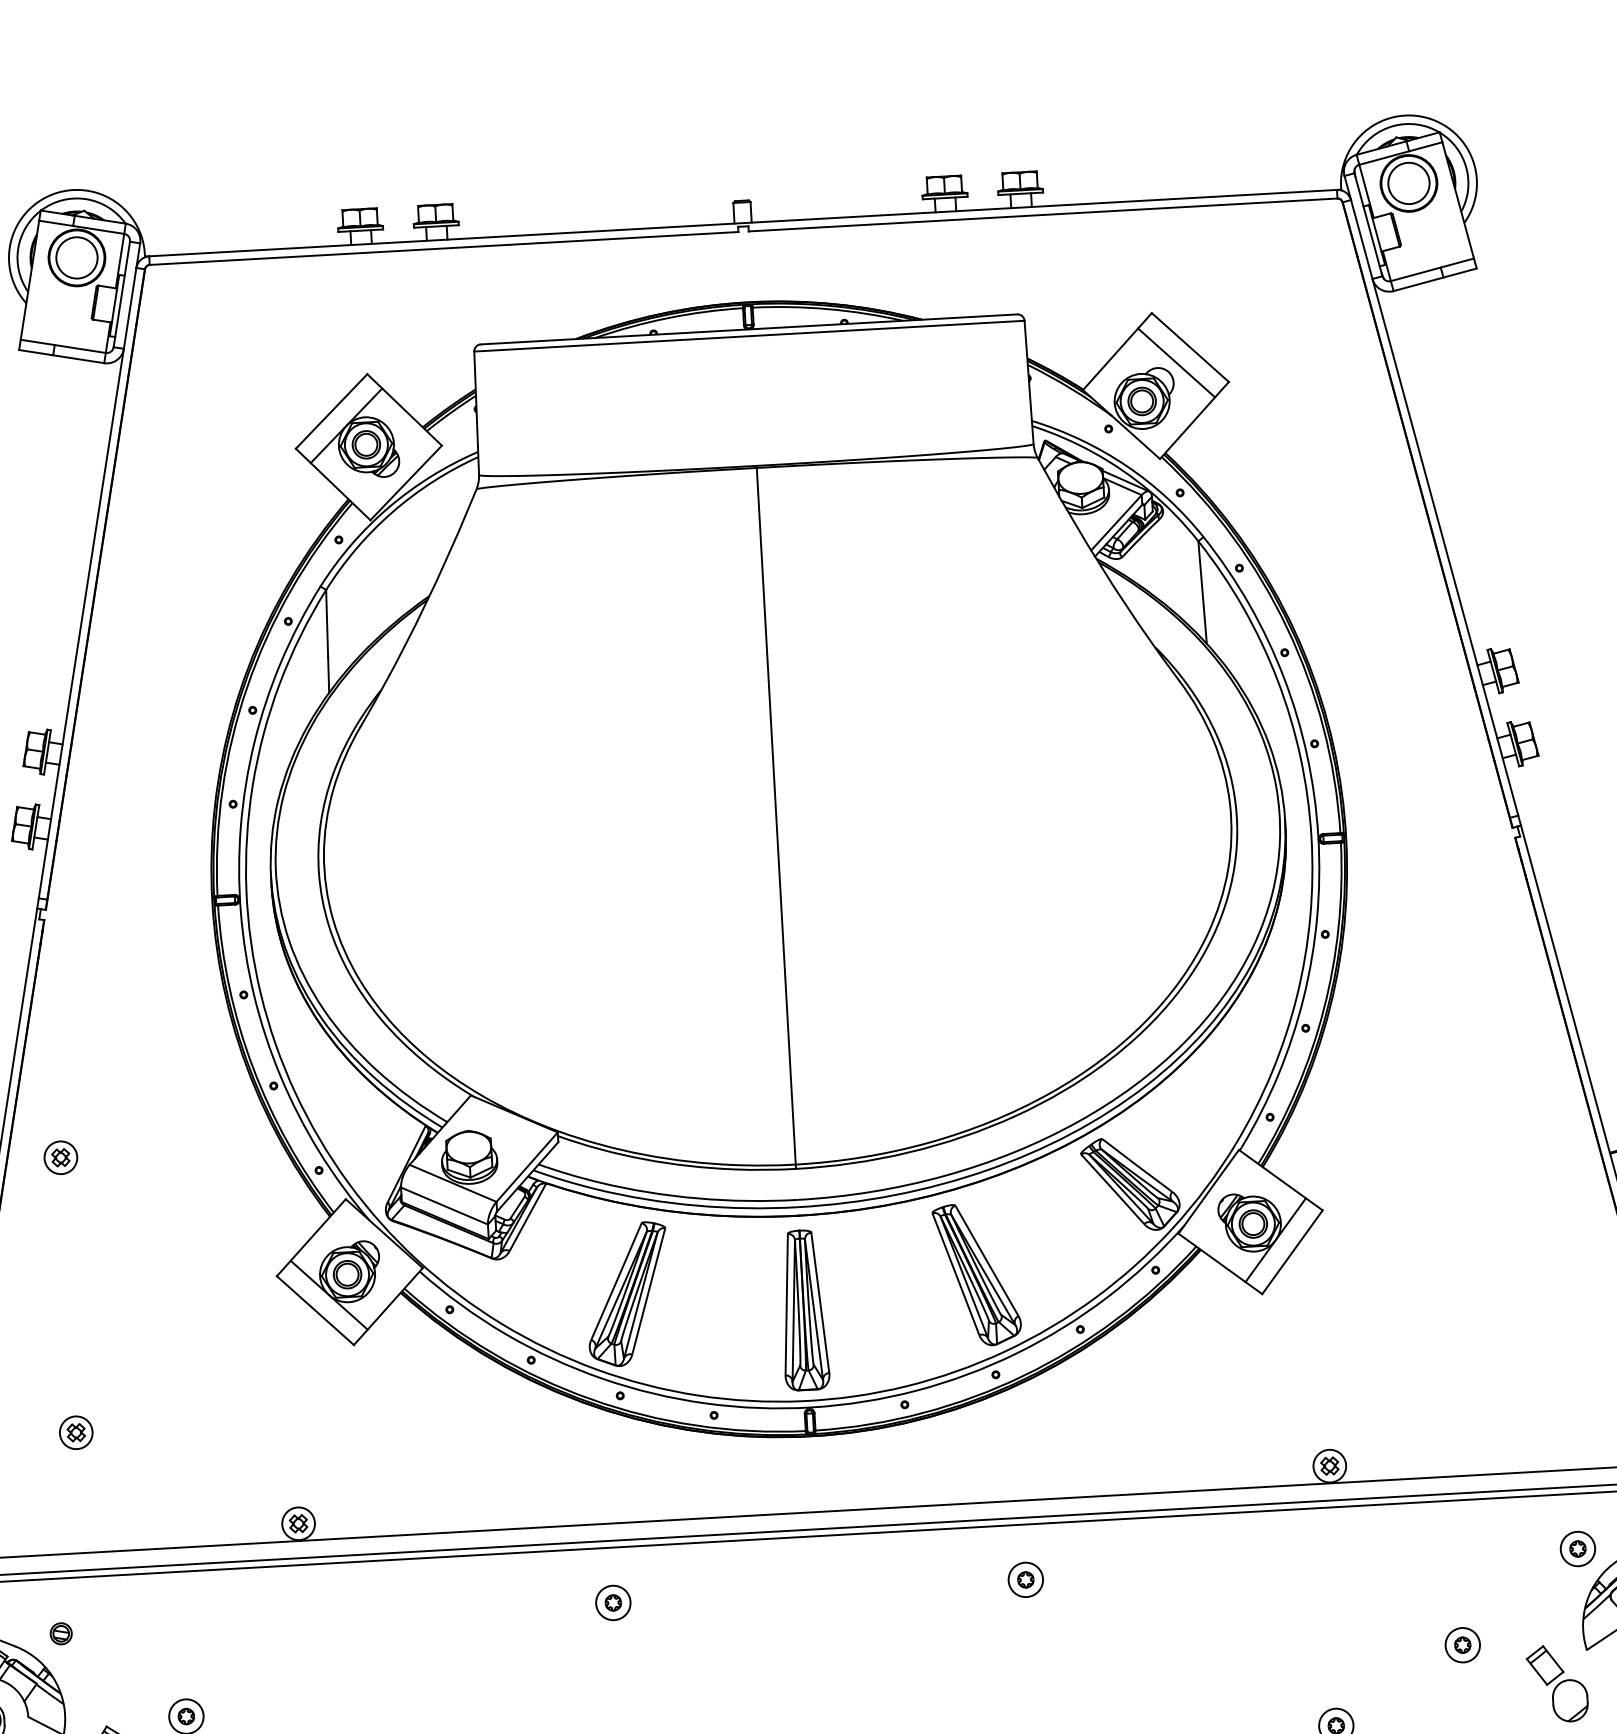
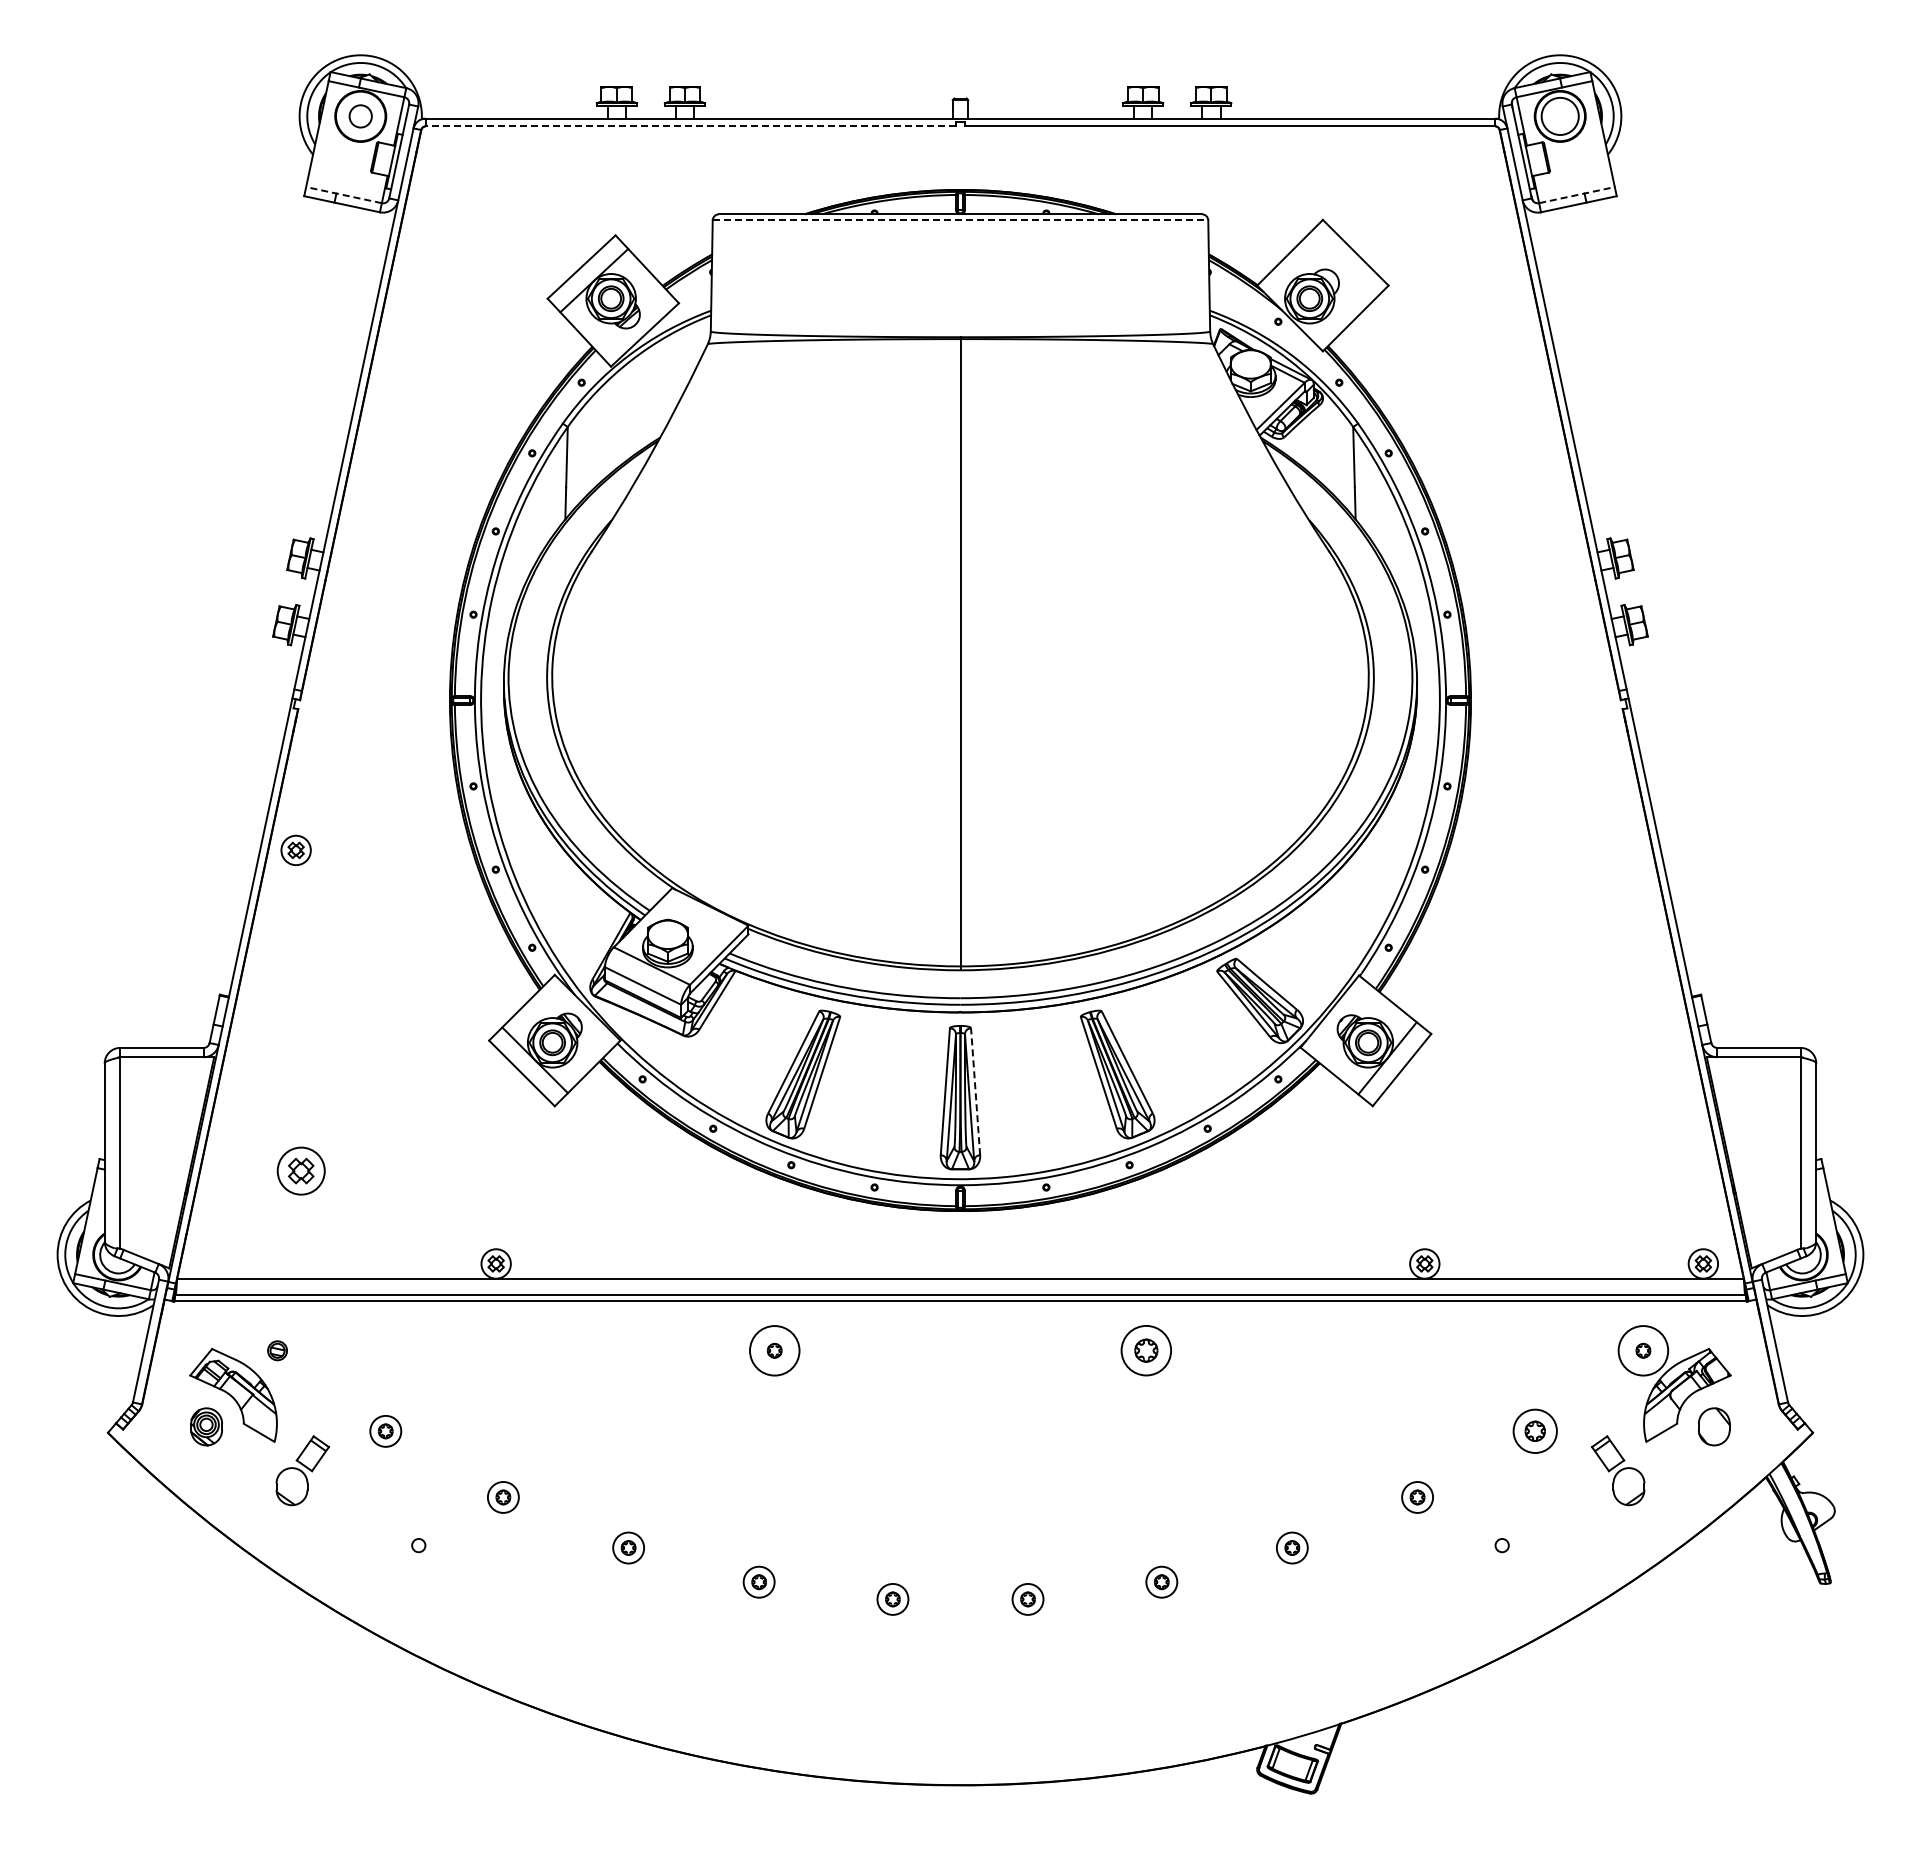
line: (443, 248) -> (690, 126), solid -> dashed
circle: (76, 258) -> (360, 116), size x0.6
line: (1431, 270) -> (1576, 195), solid -> dashed
line: (749, 336) -> (960, 220), solid -> dashed
line: (63, 346) -> (344, 195), solid -> dashed
line: (1176, 362) -> (1342, 265), removed
part: (60, 1156) -> (295, 849), moved
line: (820, 1302) -> (975, 1091), solid -> dashed
part: (75, 1432) -> (300, 1170), size x1.6
circle: (1576, 1548) -> (1642, 1350), size x1.6
part: (1025, 1579) -> (1145, 1350), size x1.6
circle: (613, 1602) -> (774, 1350), size x1.6
part: (1462, 1645) -> (1534, 1431), size x1.4

